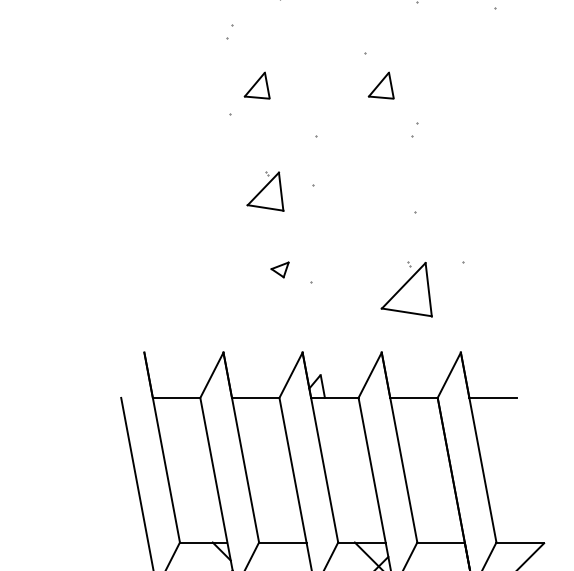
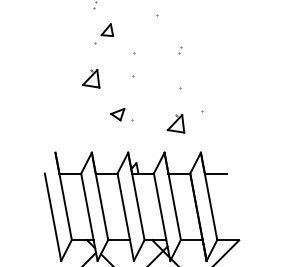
part: (379, 84) -> (163, 29), removed
part: (264, 190) -> (90, 78), moved
part: (279, 269) -> (117, 114), size x1.67
part: (405, 288) -> (175, 123), size x0.71

